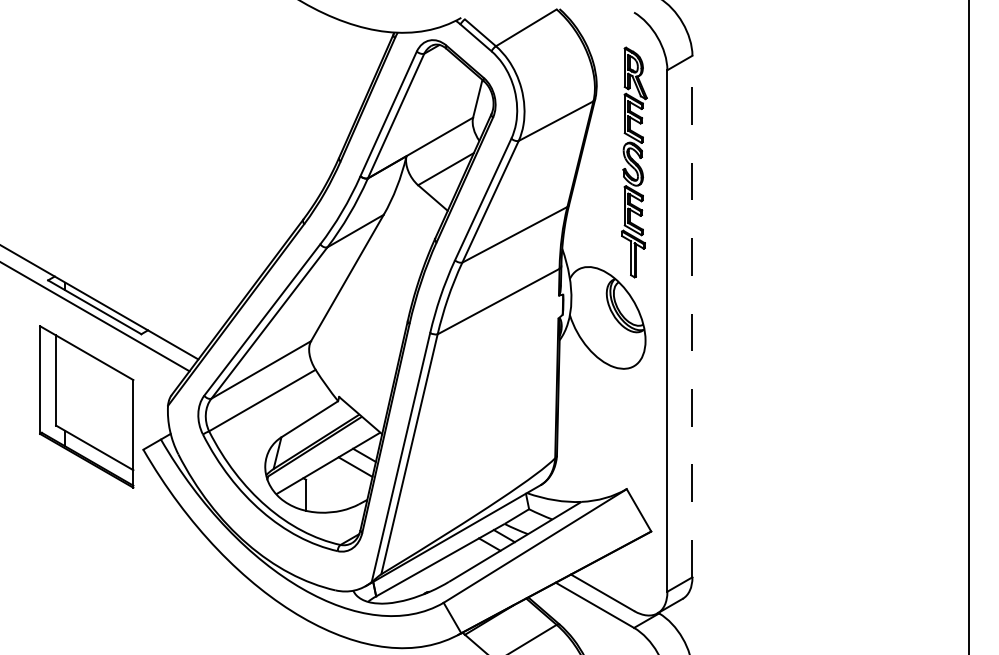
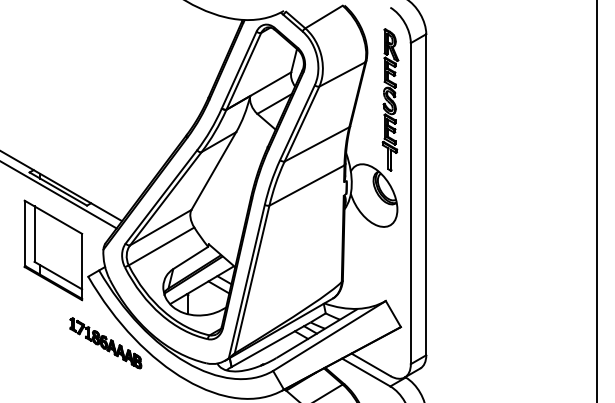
line: (692, 316) -> (426, 194), dashed -> solid
part: (171, 558) -> (105, 343), added

